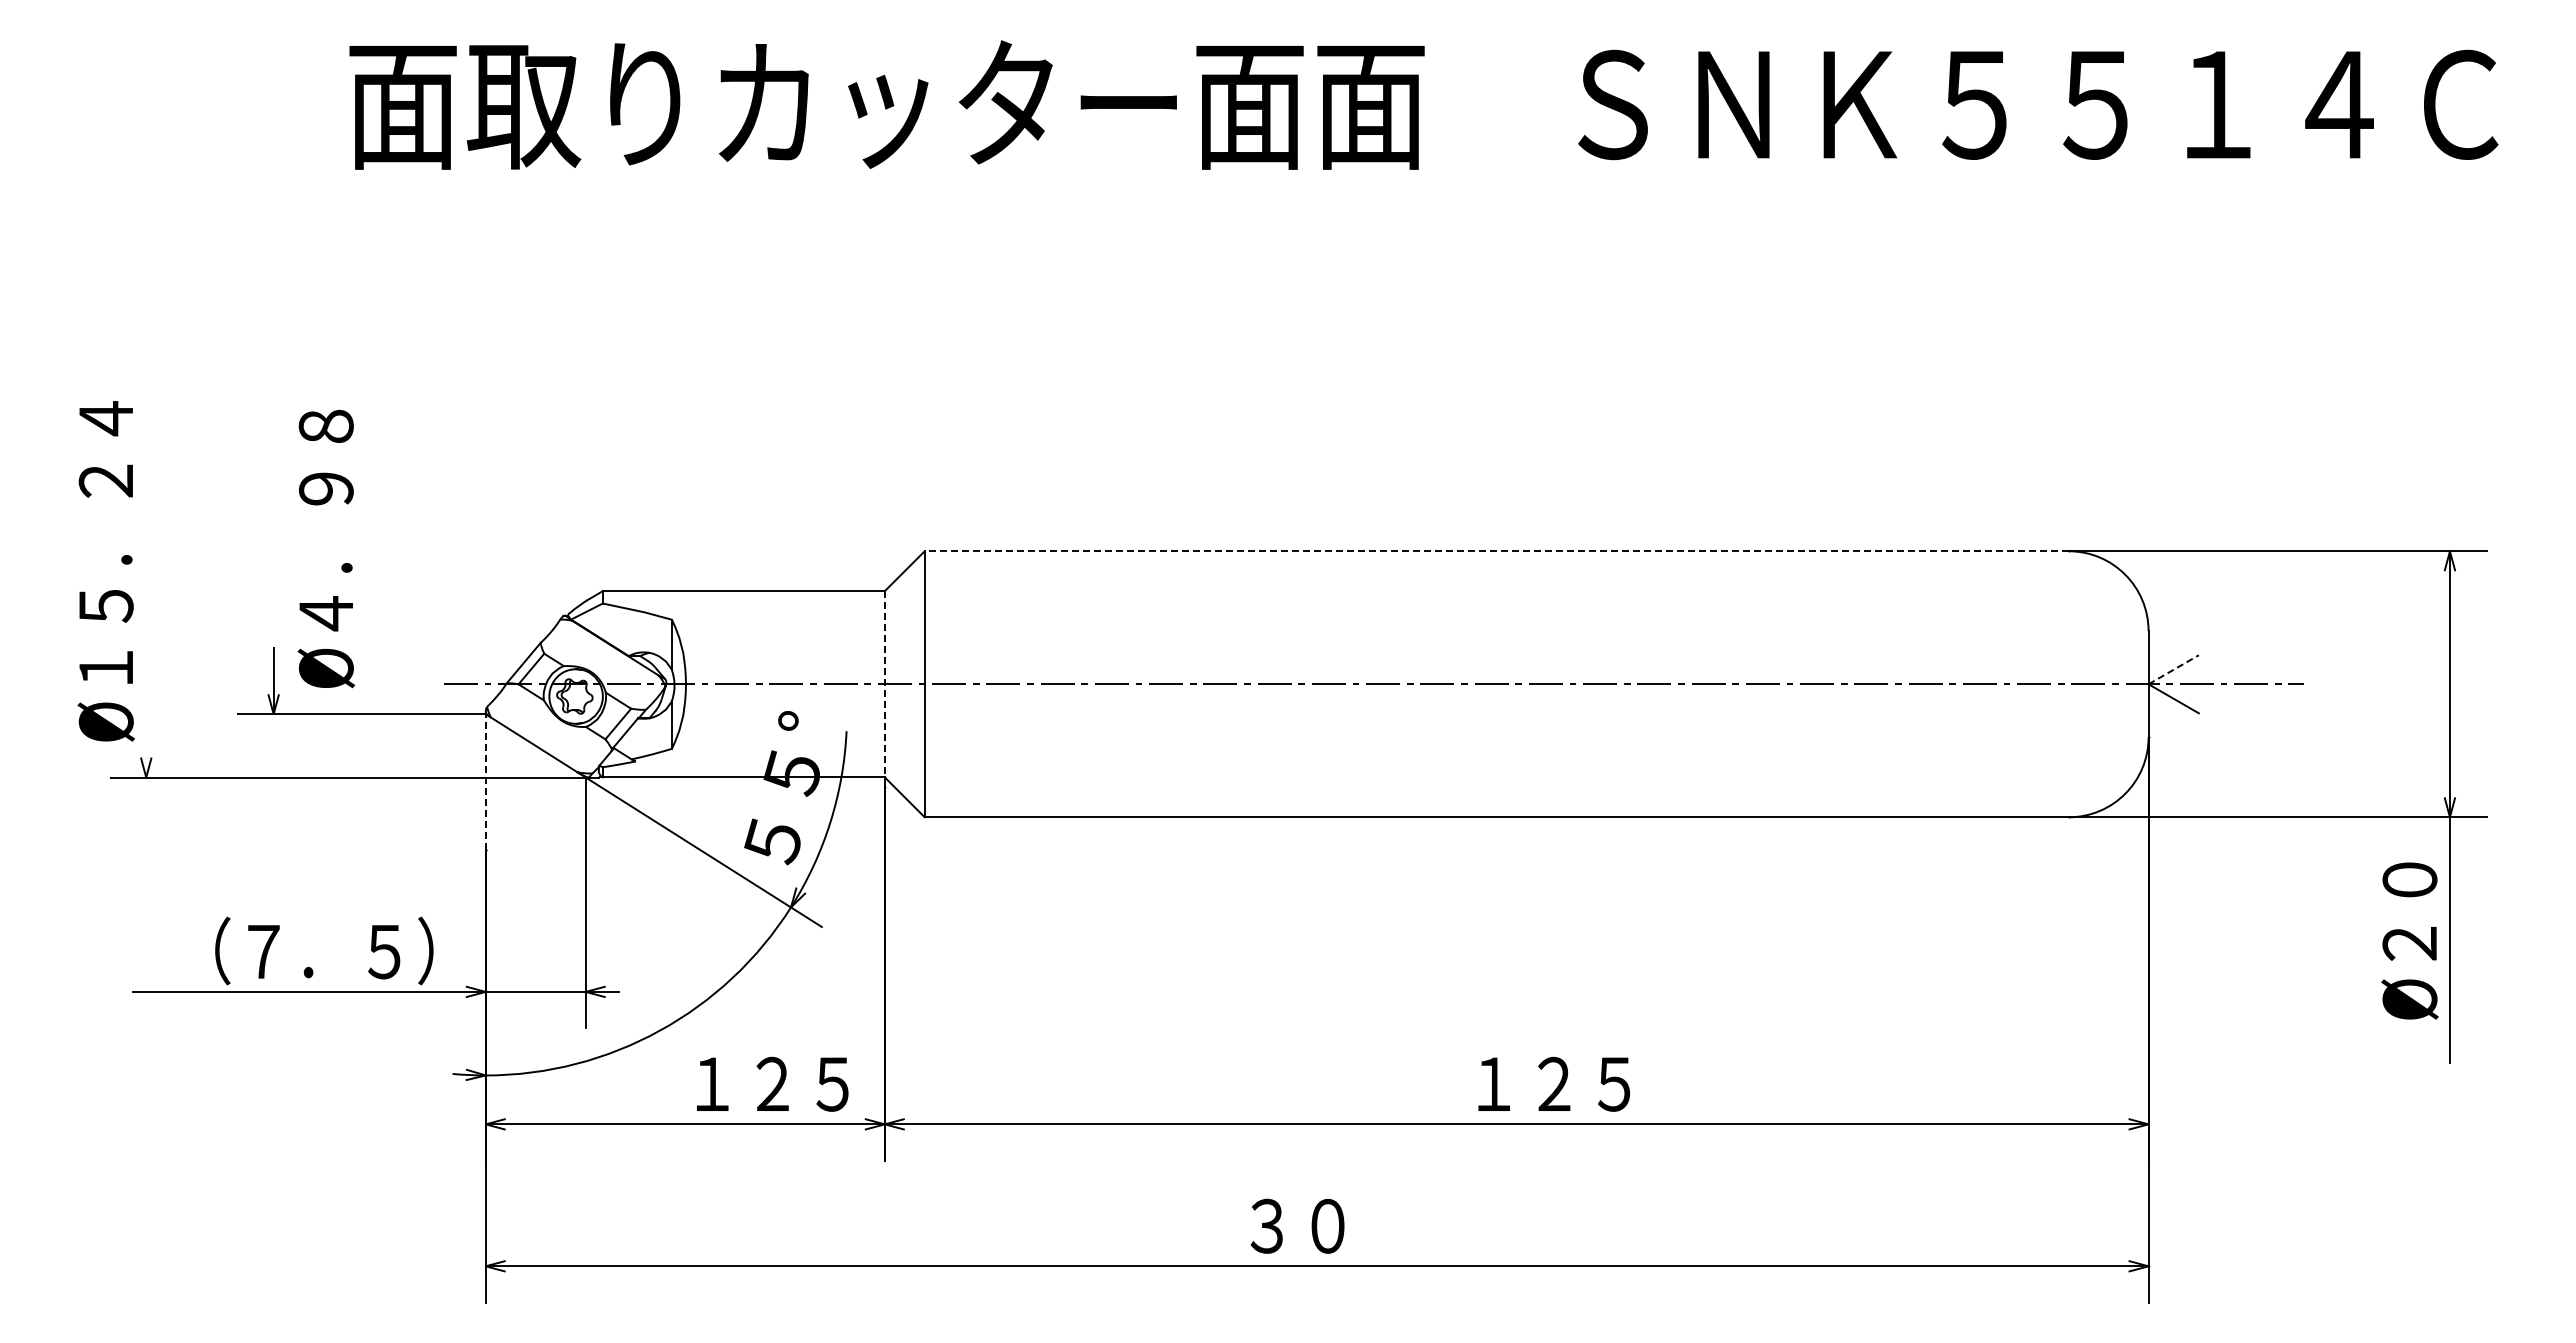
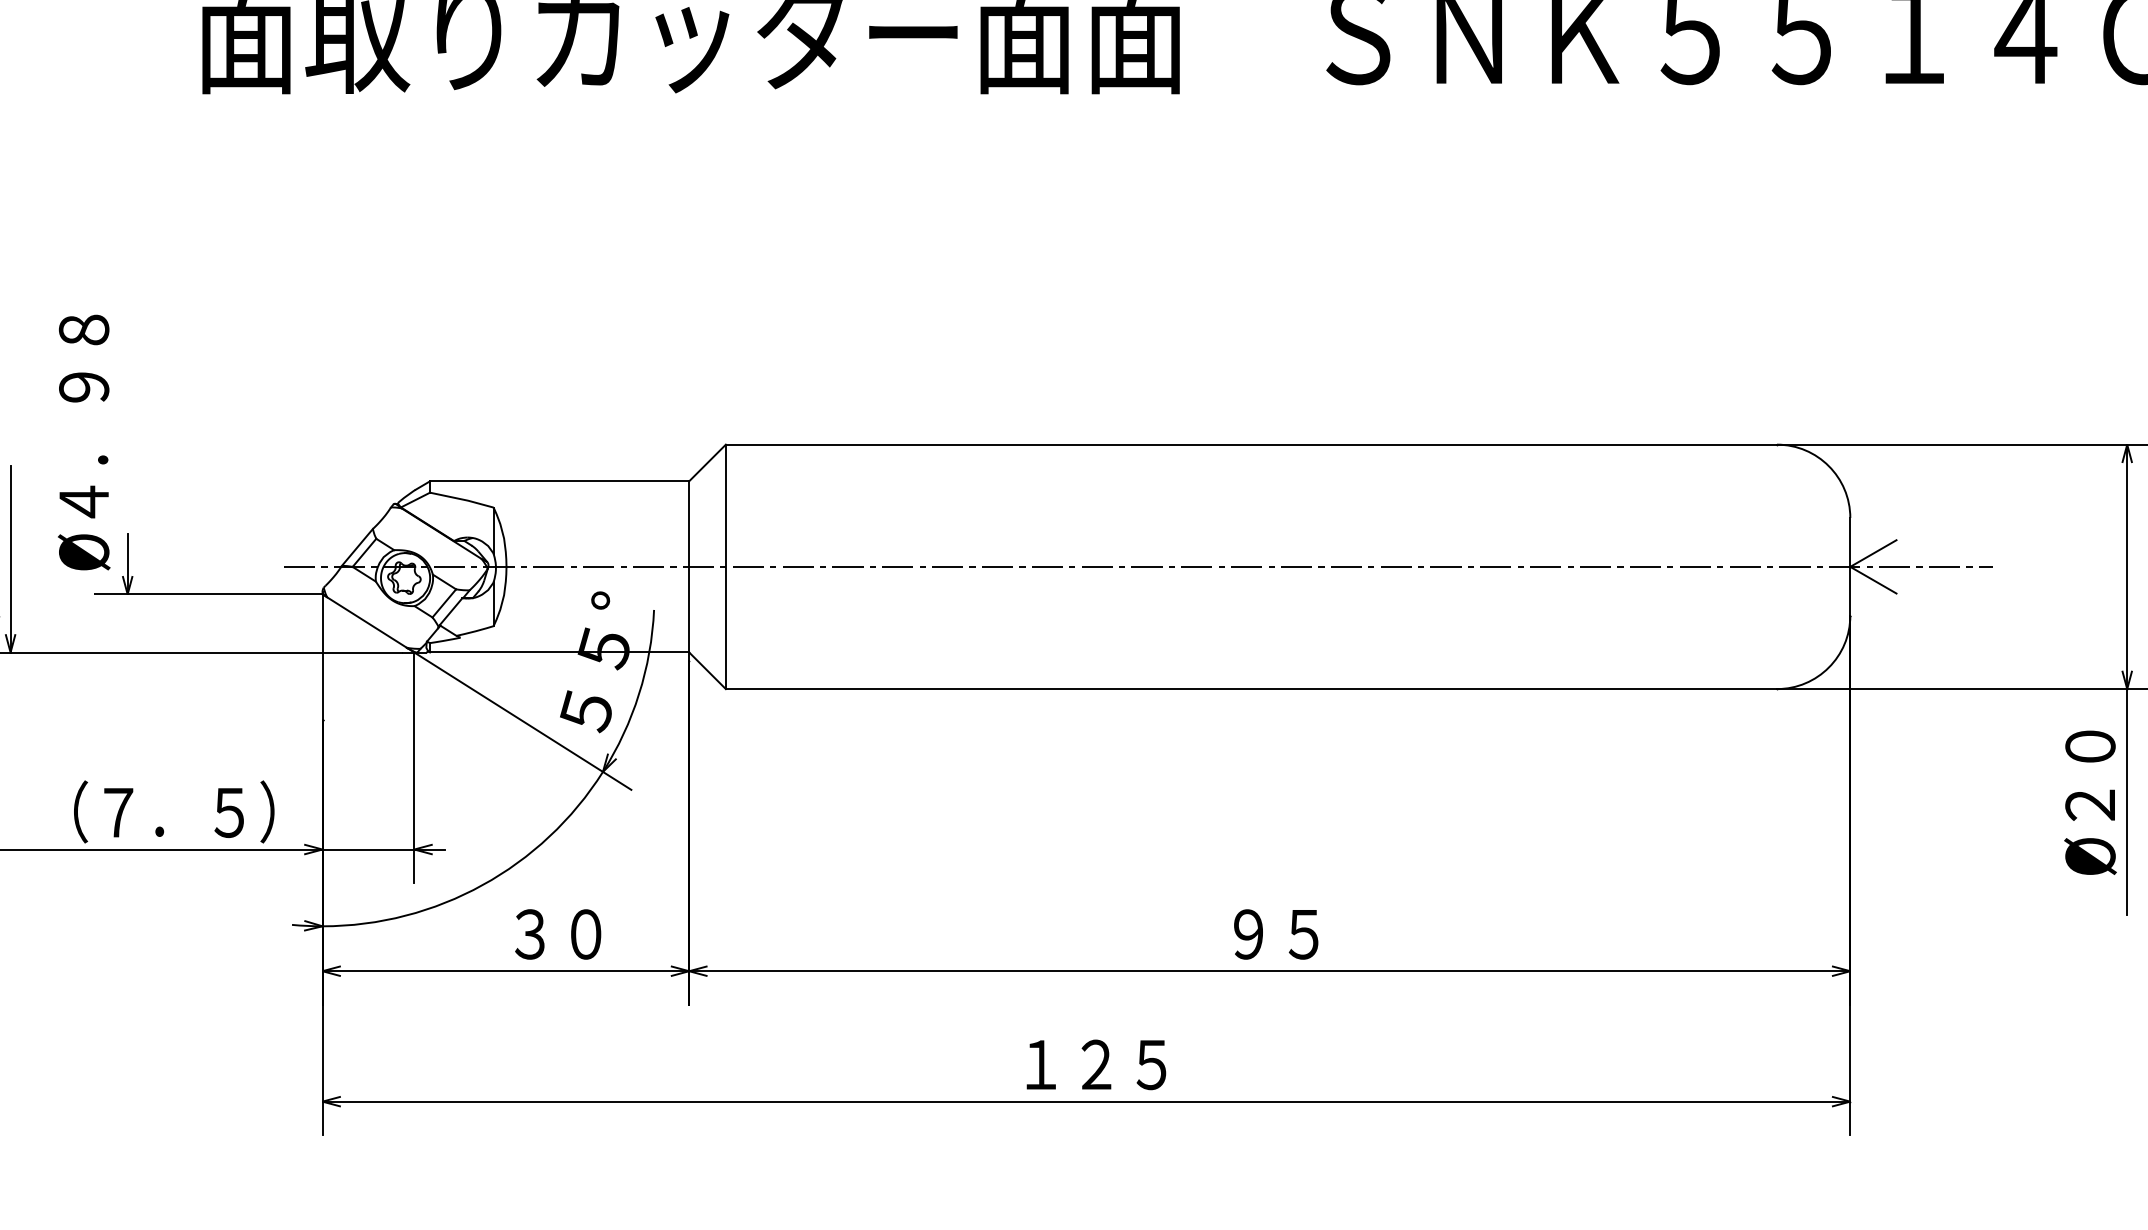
text: (326, 549) -> (84, 443), moved
line: (1496, 551) -> (1251, 444), dashed -> solid
line: (2174, 669) -> (1874, 553), dashed -> solid
line: (146, 675) -> (10, 558), added
line: (884, 684) -> (688, 567), dashed -> solid
line: (485, 780) -> (322, 655), dashed -> solid
text: (771, 1083) -> (585, 933), １２５ -> ３０
text: (1553, 1083) -> (1303, 933), １２５ -> ９５
text: (1326, 1225) -> (1095, 1064), ３０ -> １２５

